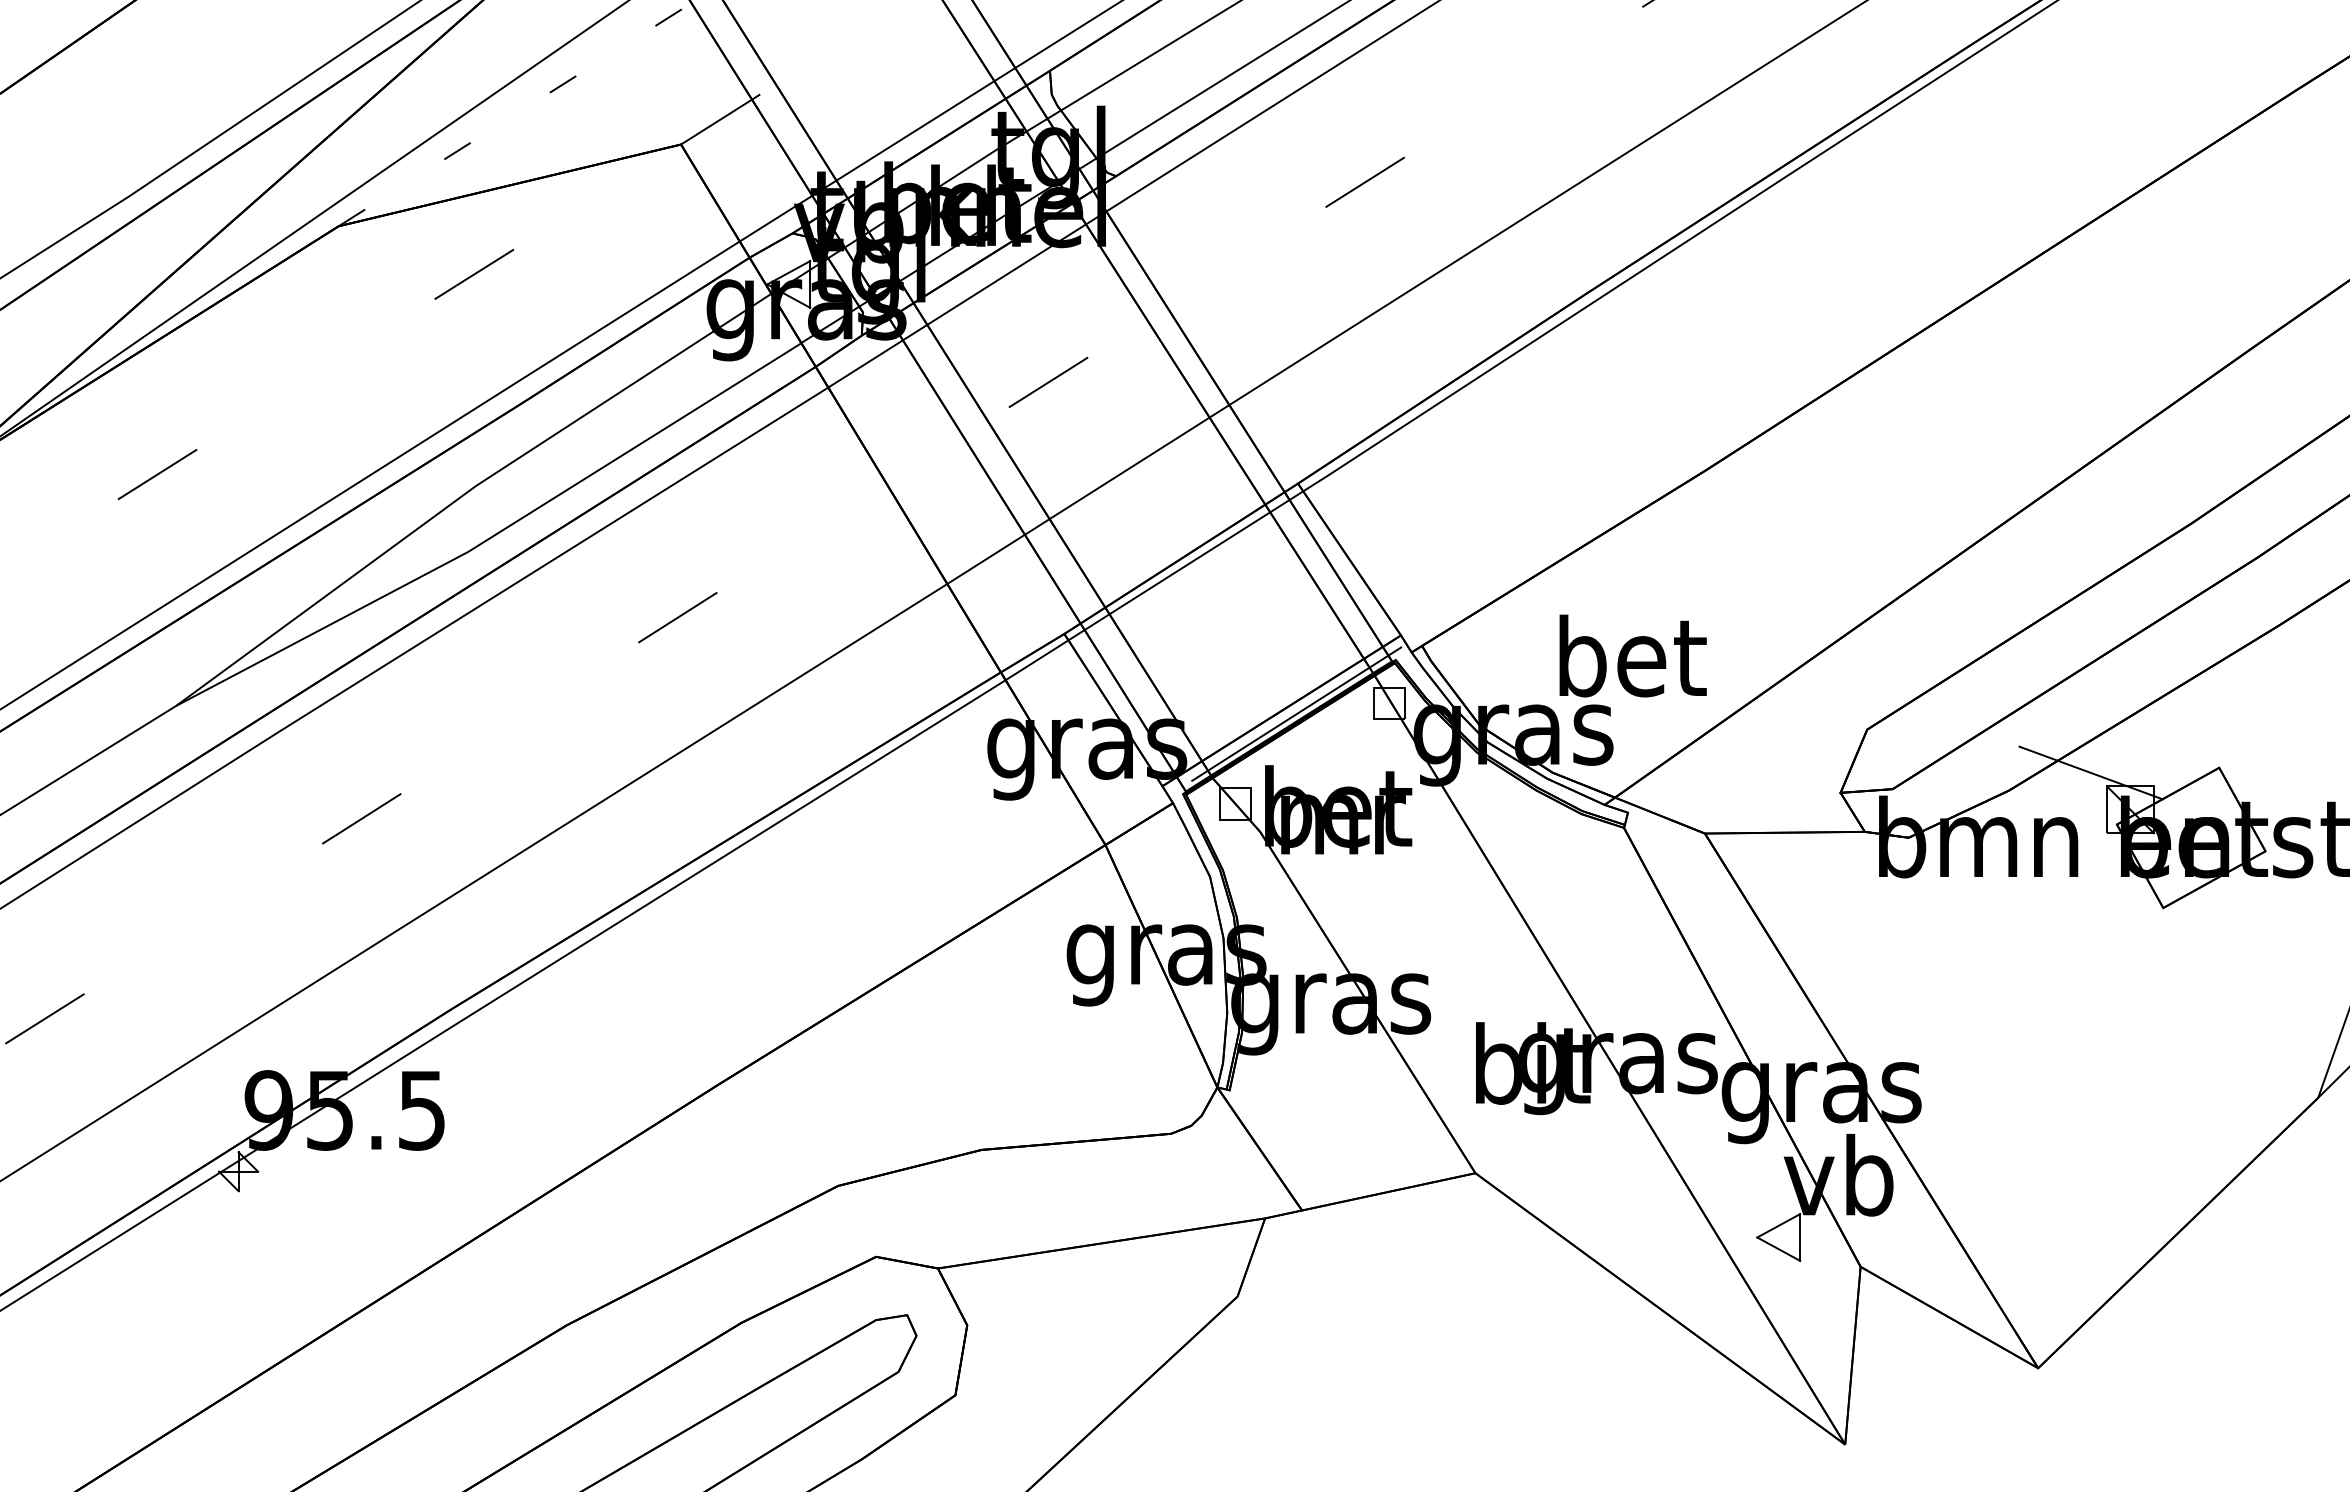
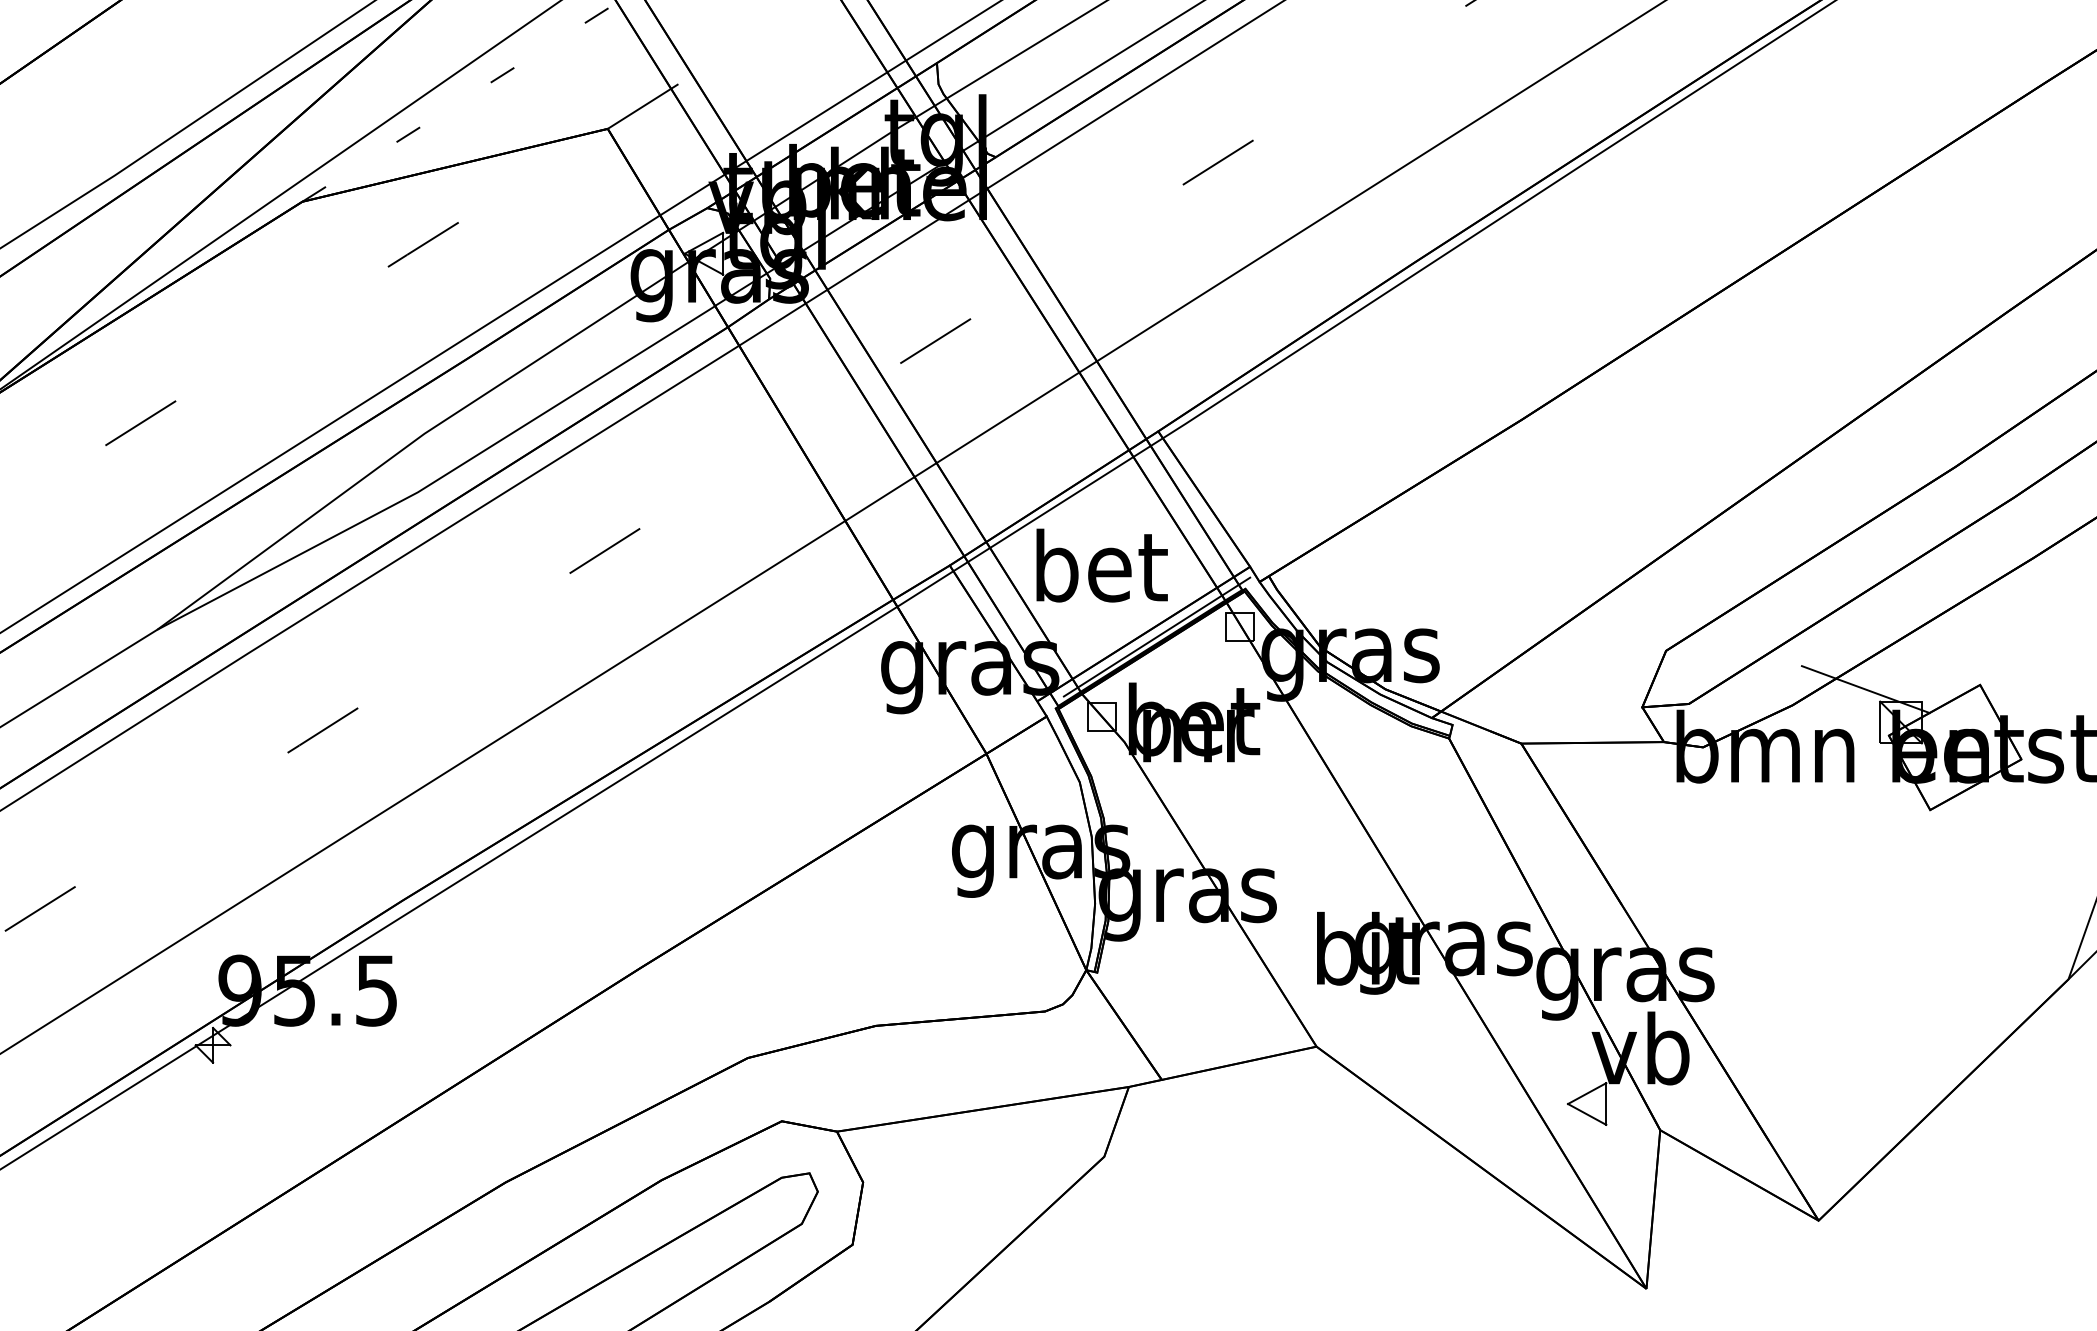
text: (1632, 655) -> (1101, 565), moved

